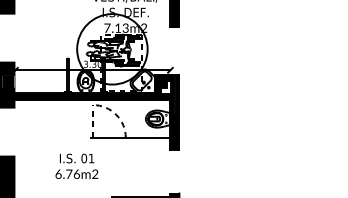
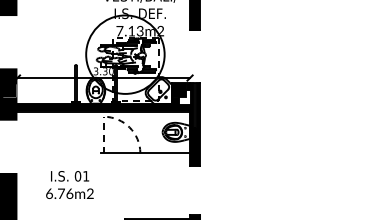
text: (76, 165) -> (69, 184), moved

